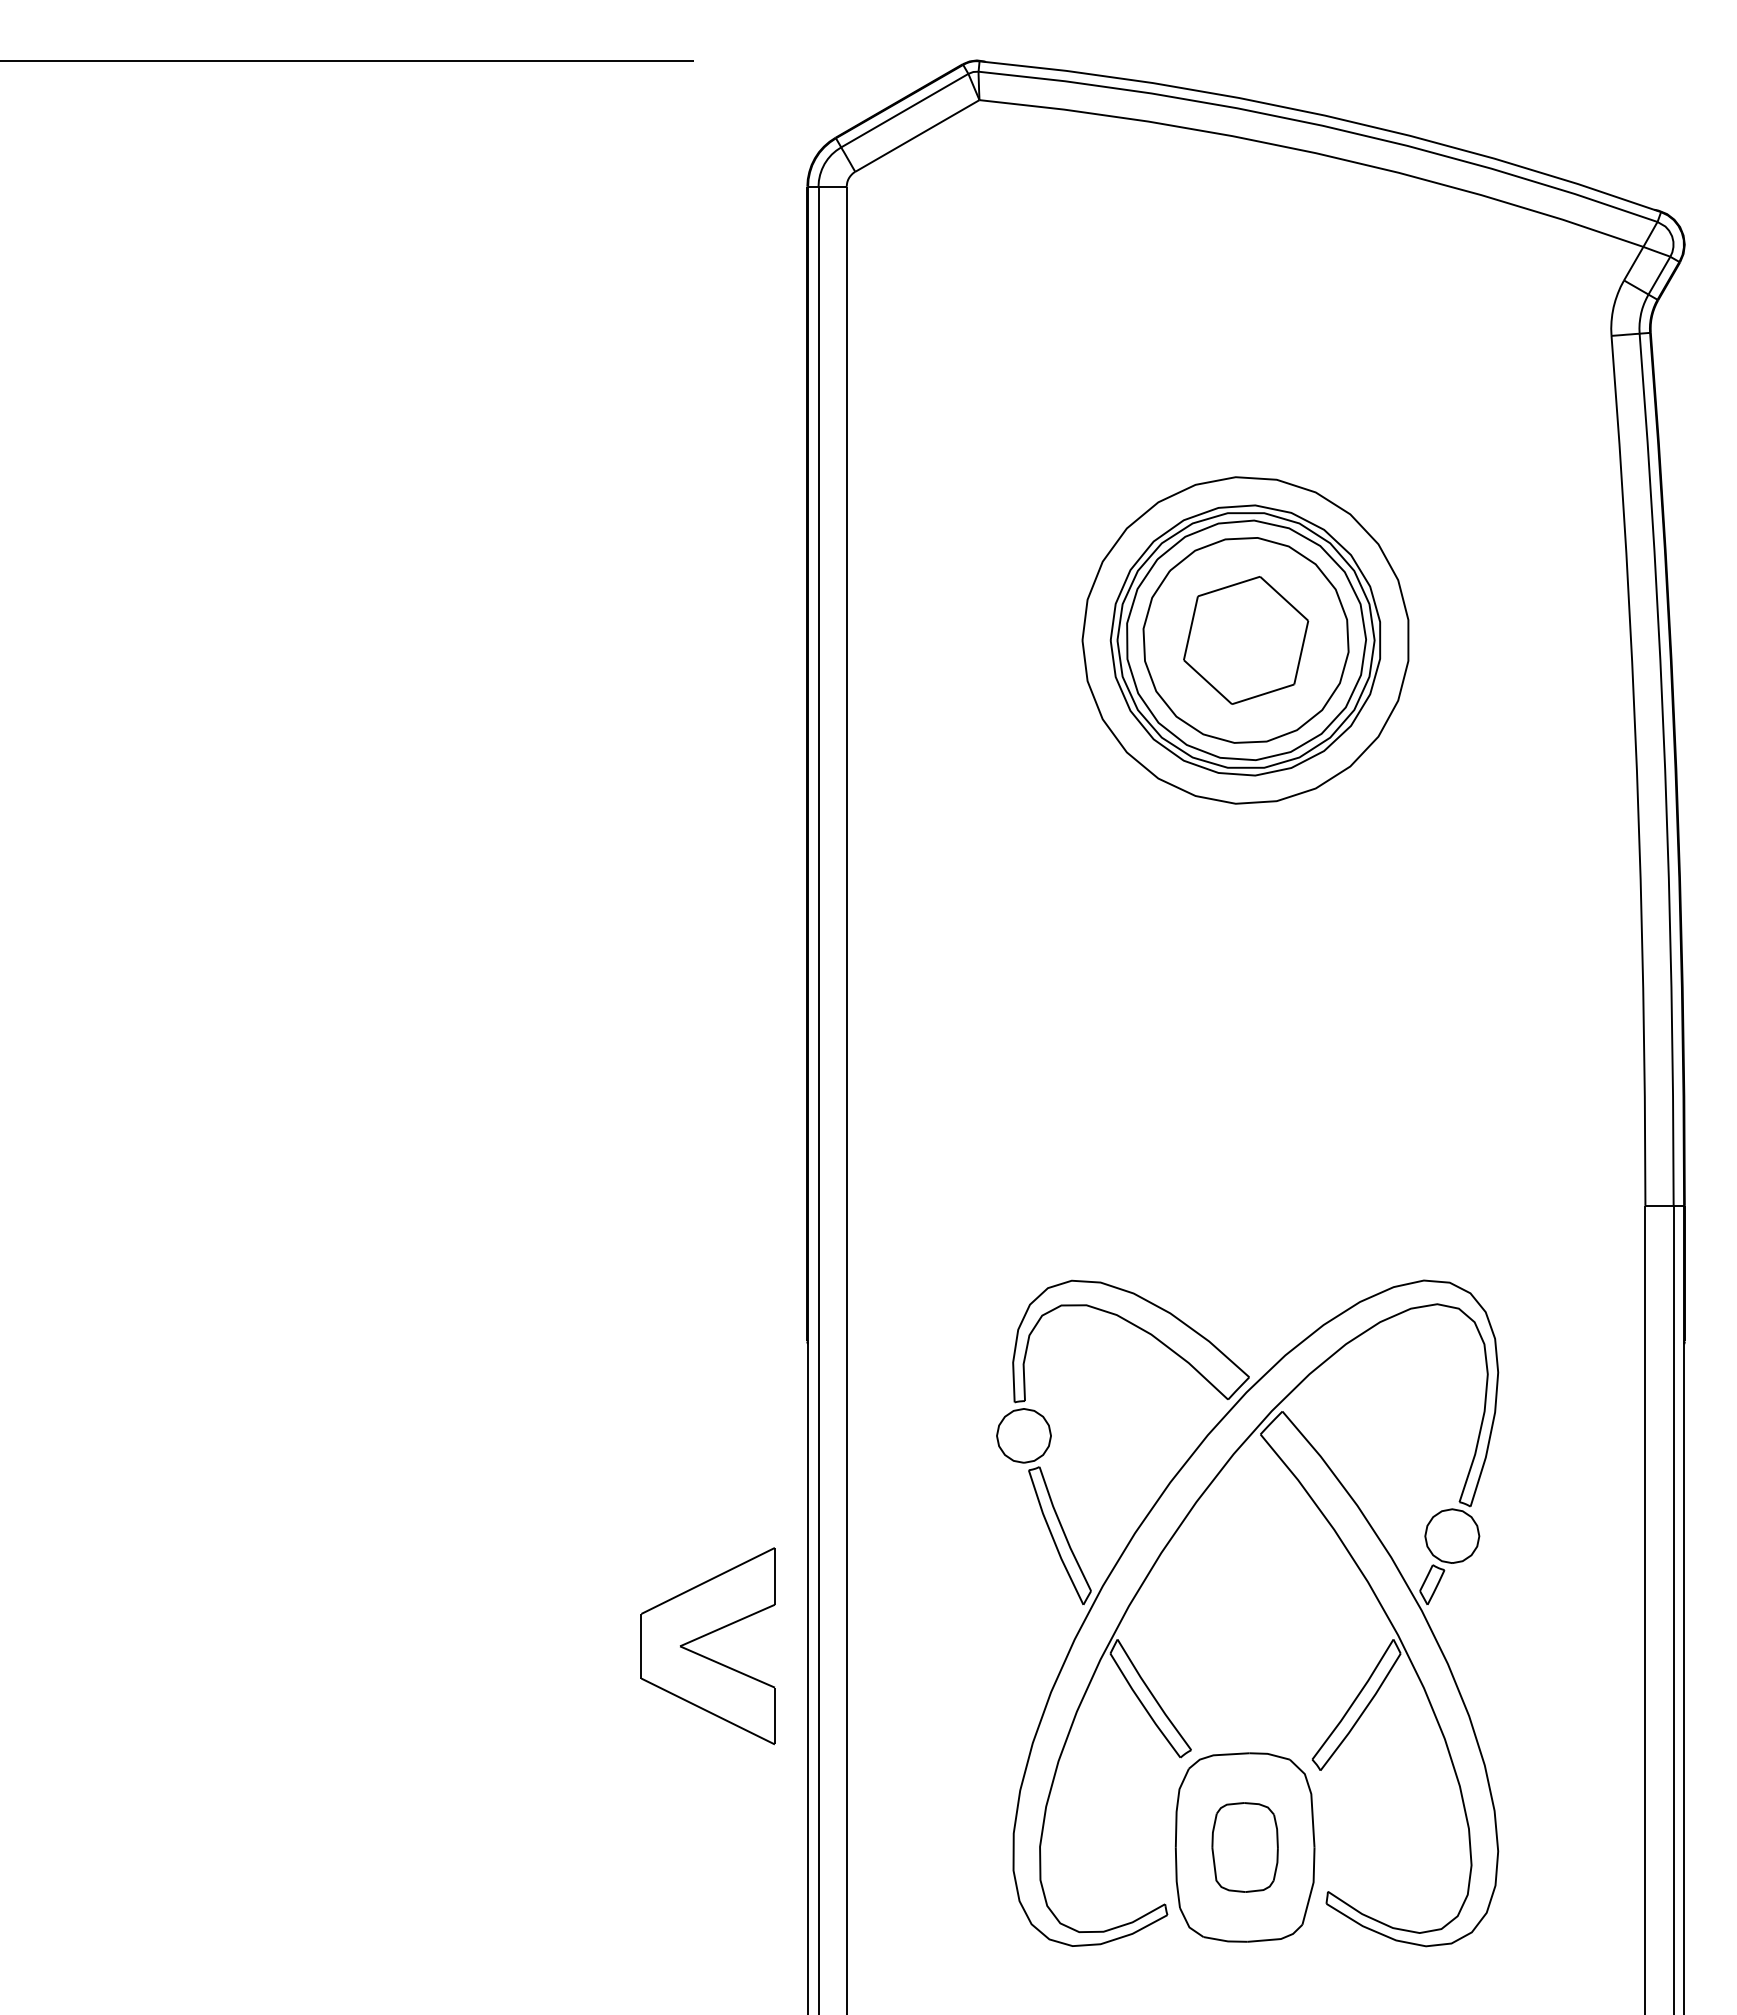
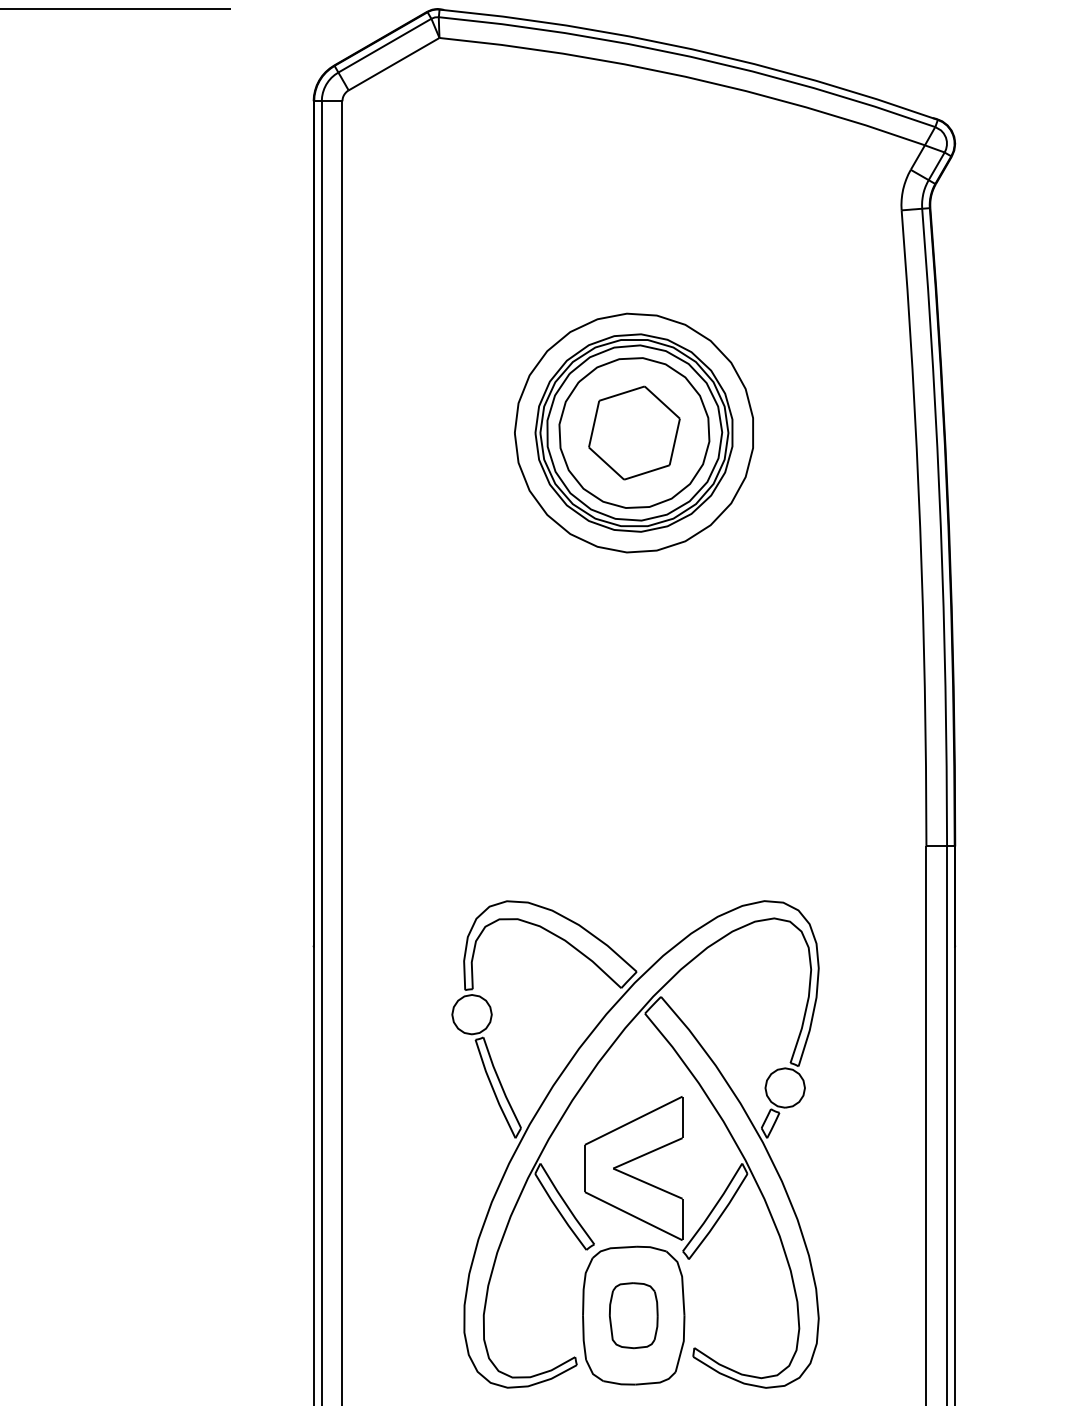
part: (703, 1637) -> (630, 1162), moved

